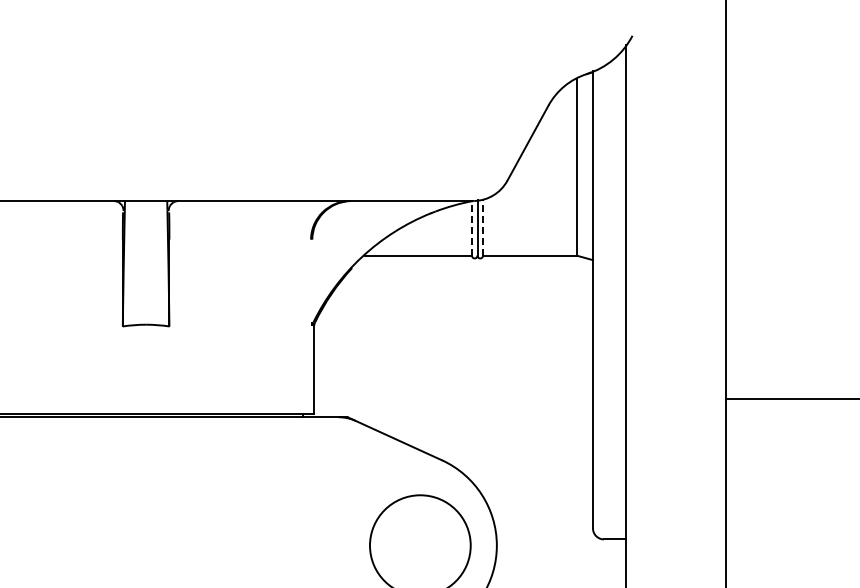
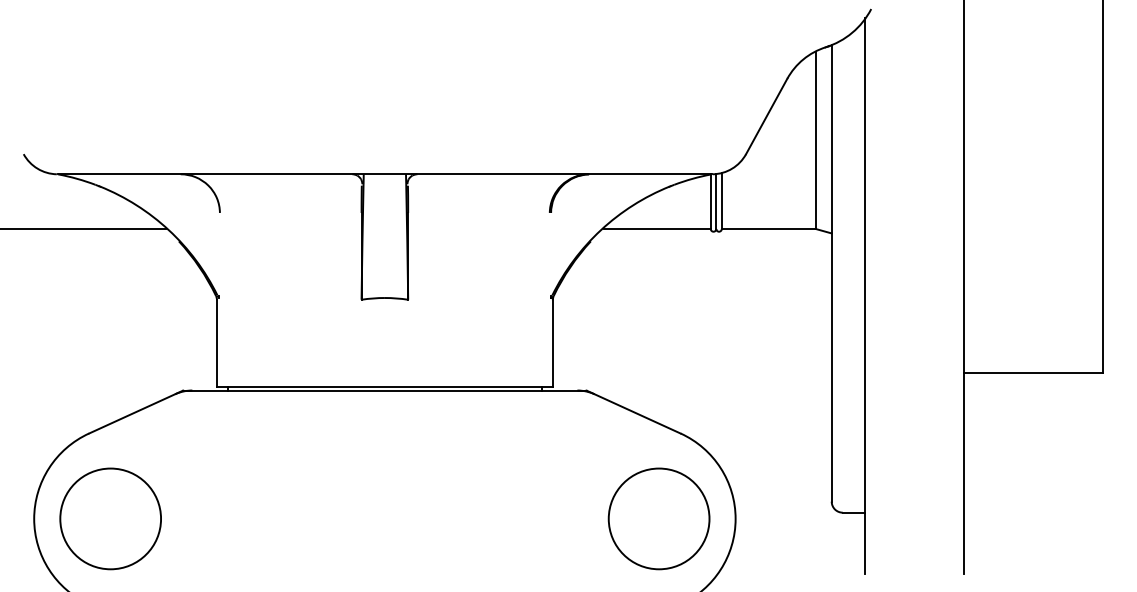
line: (471, 228) -> (710, 201), dashed -> solid
line: (482, 228) -> (721, 201), dashed -> solid

